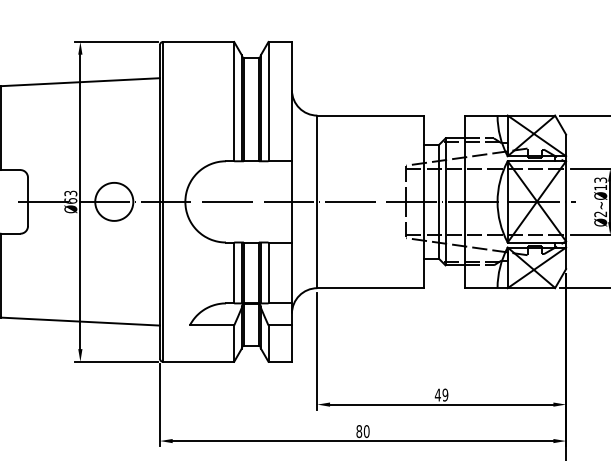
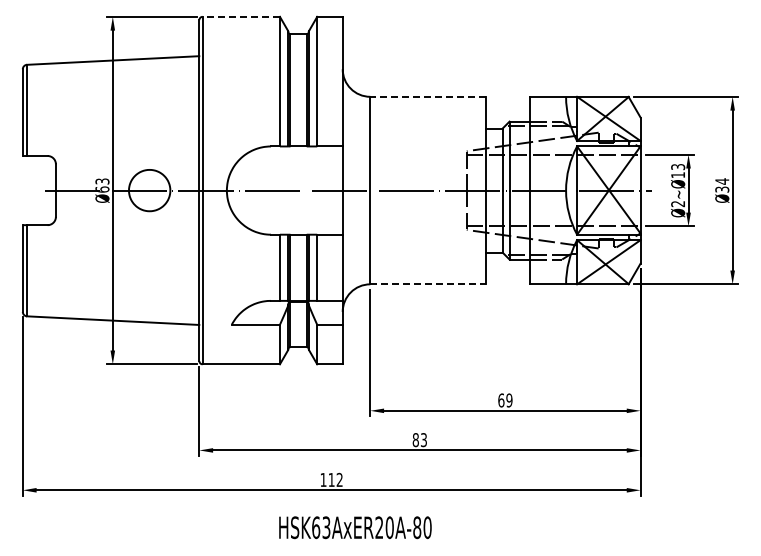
line: (198, 41) -> (241, 16), solid -> dashed
line: (370, 115) -> (428, 96), solid -> dashed
line: (370, 288) -> (428, 284), solid -> dashed
text: (438, 395) -> (501, 400), 49 -> 69
text: (366, 431) -> (423, 440), 80 -> 83

